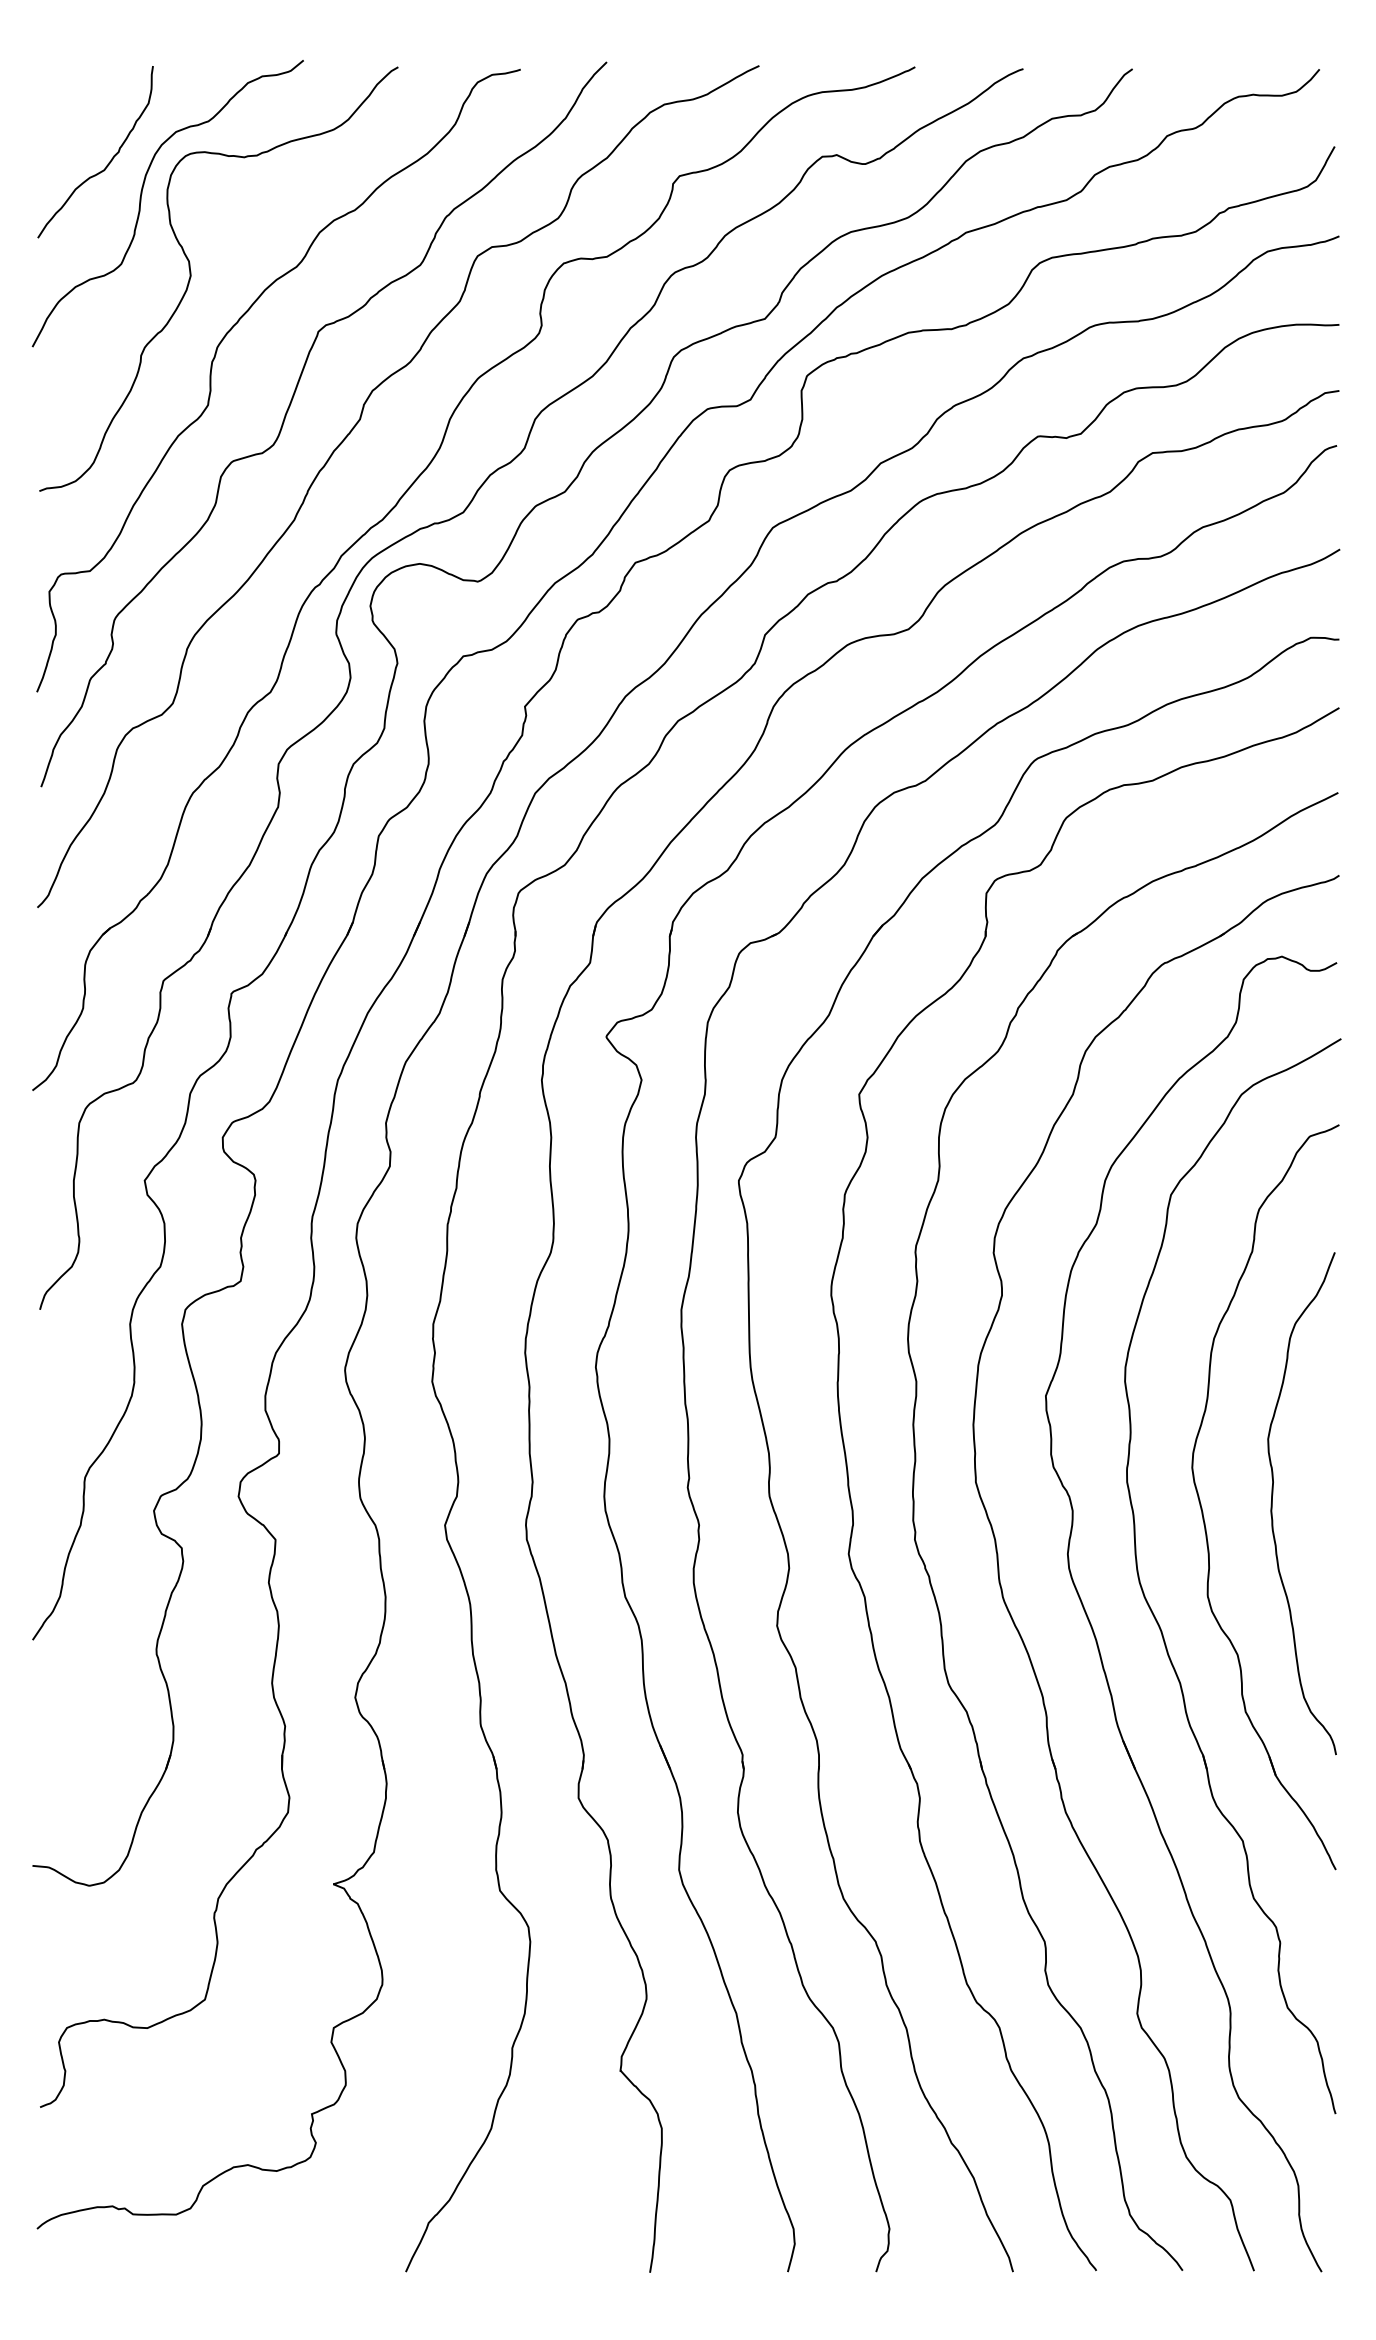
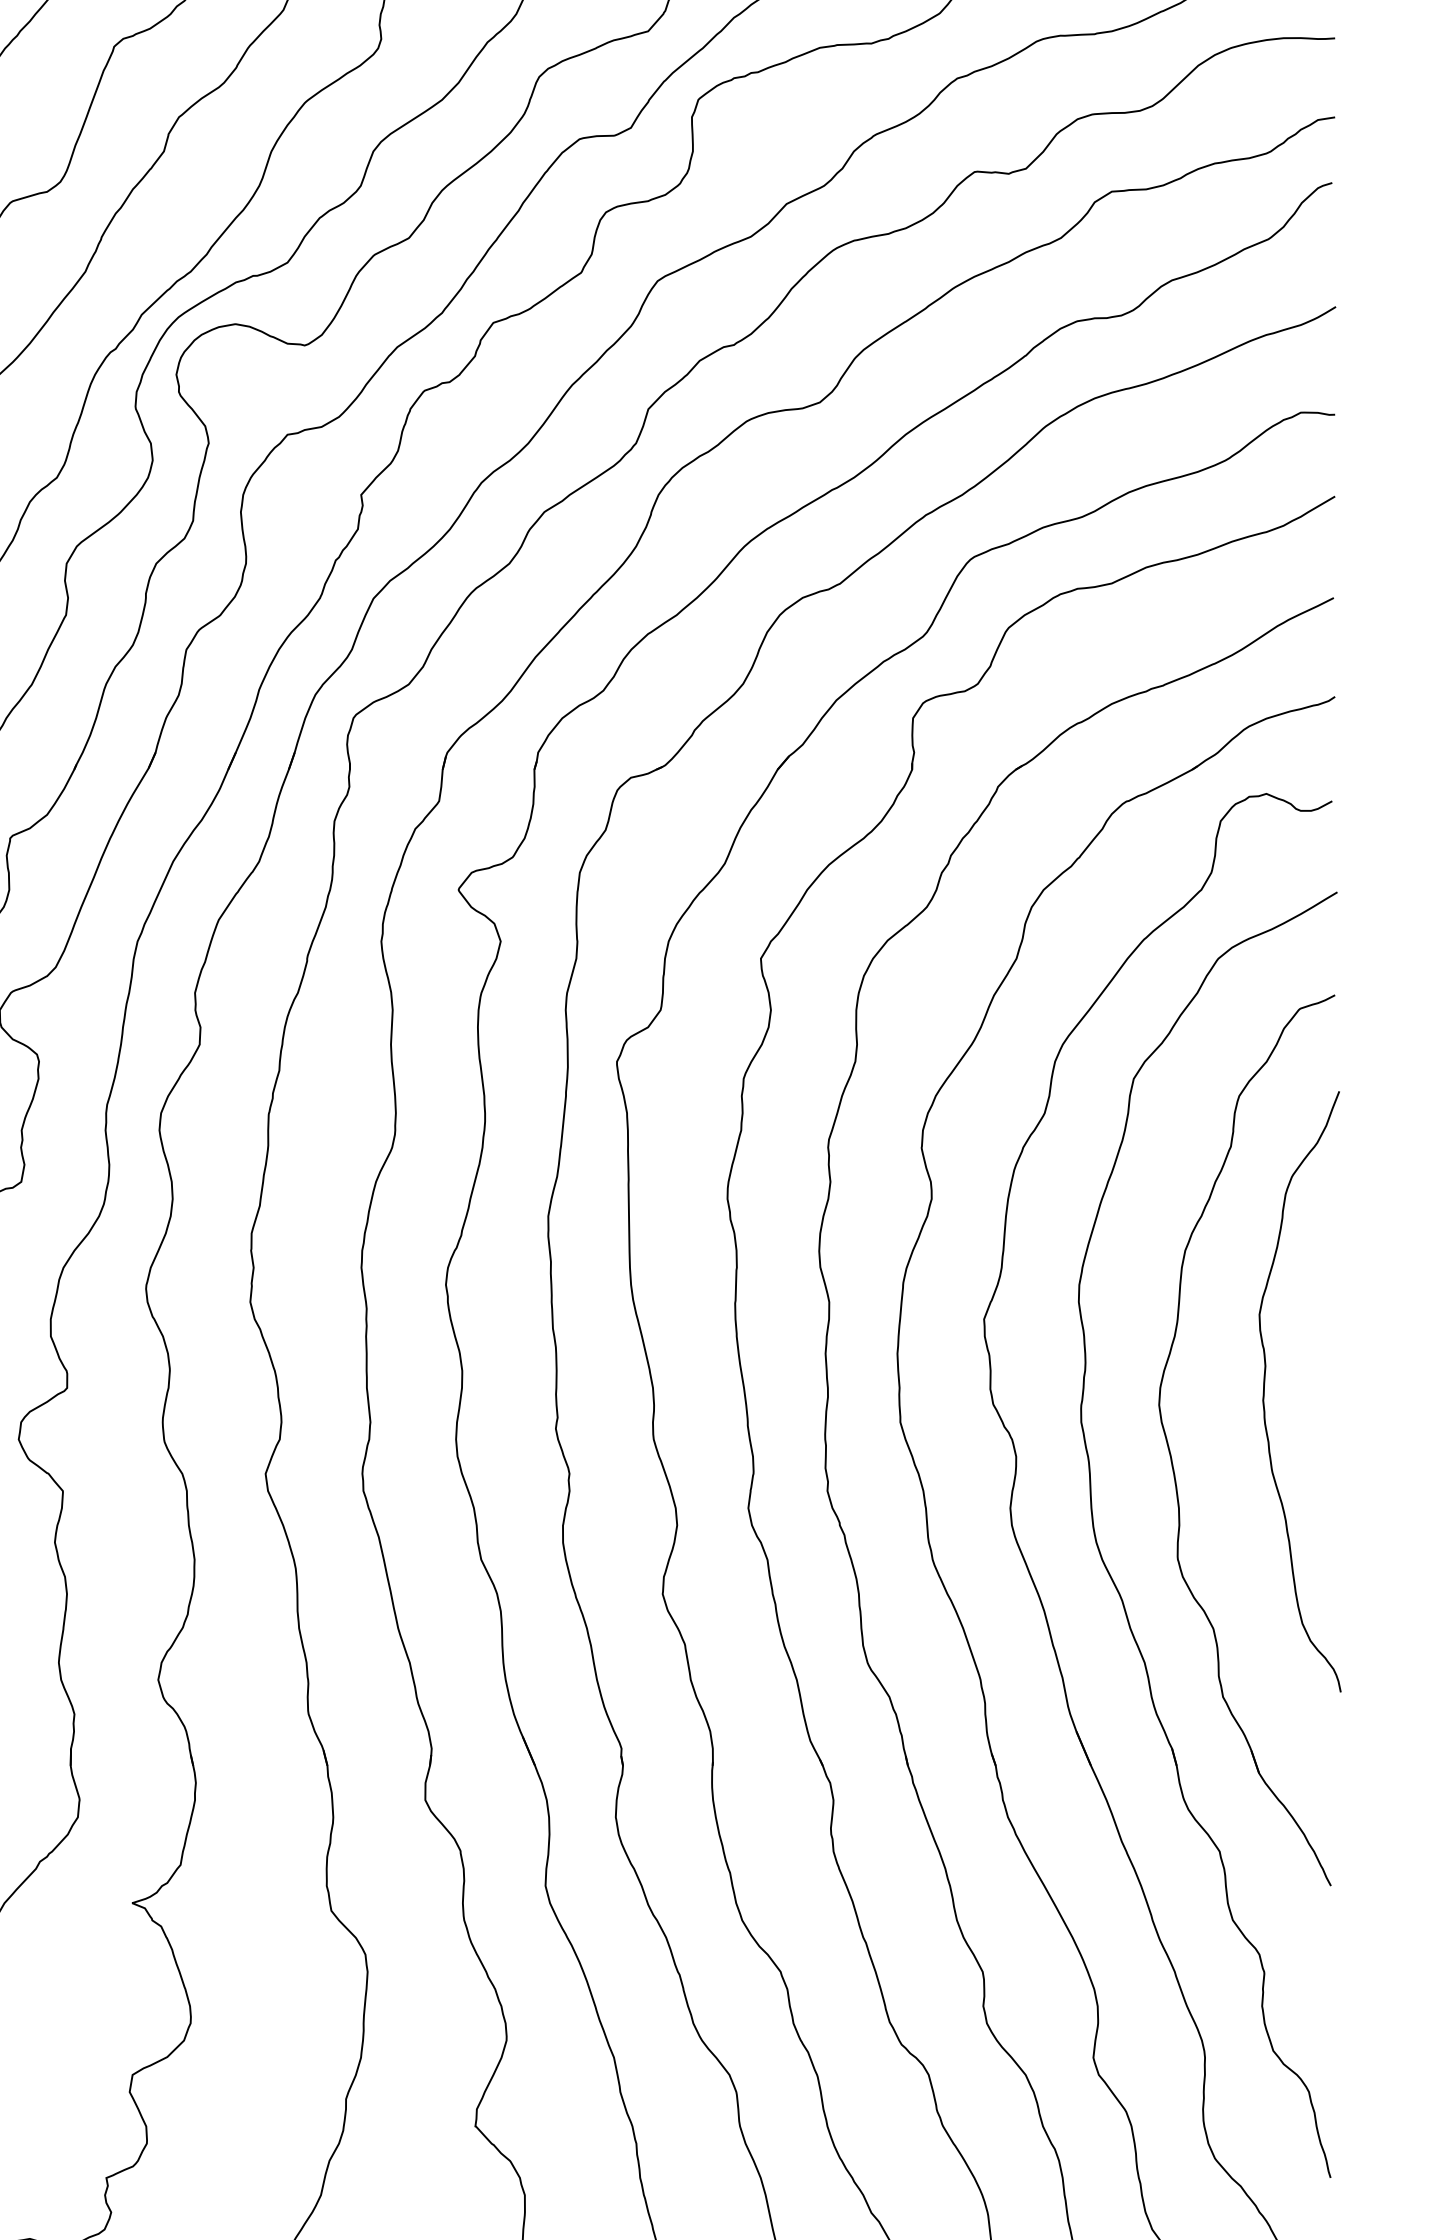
curve: (1272, 1503) -> (1264, 1391), moved

